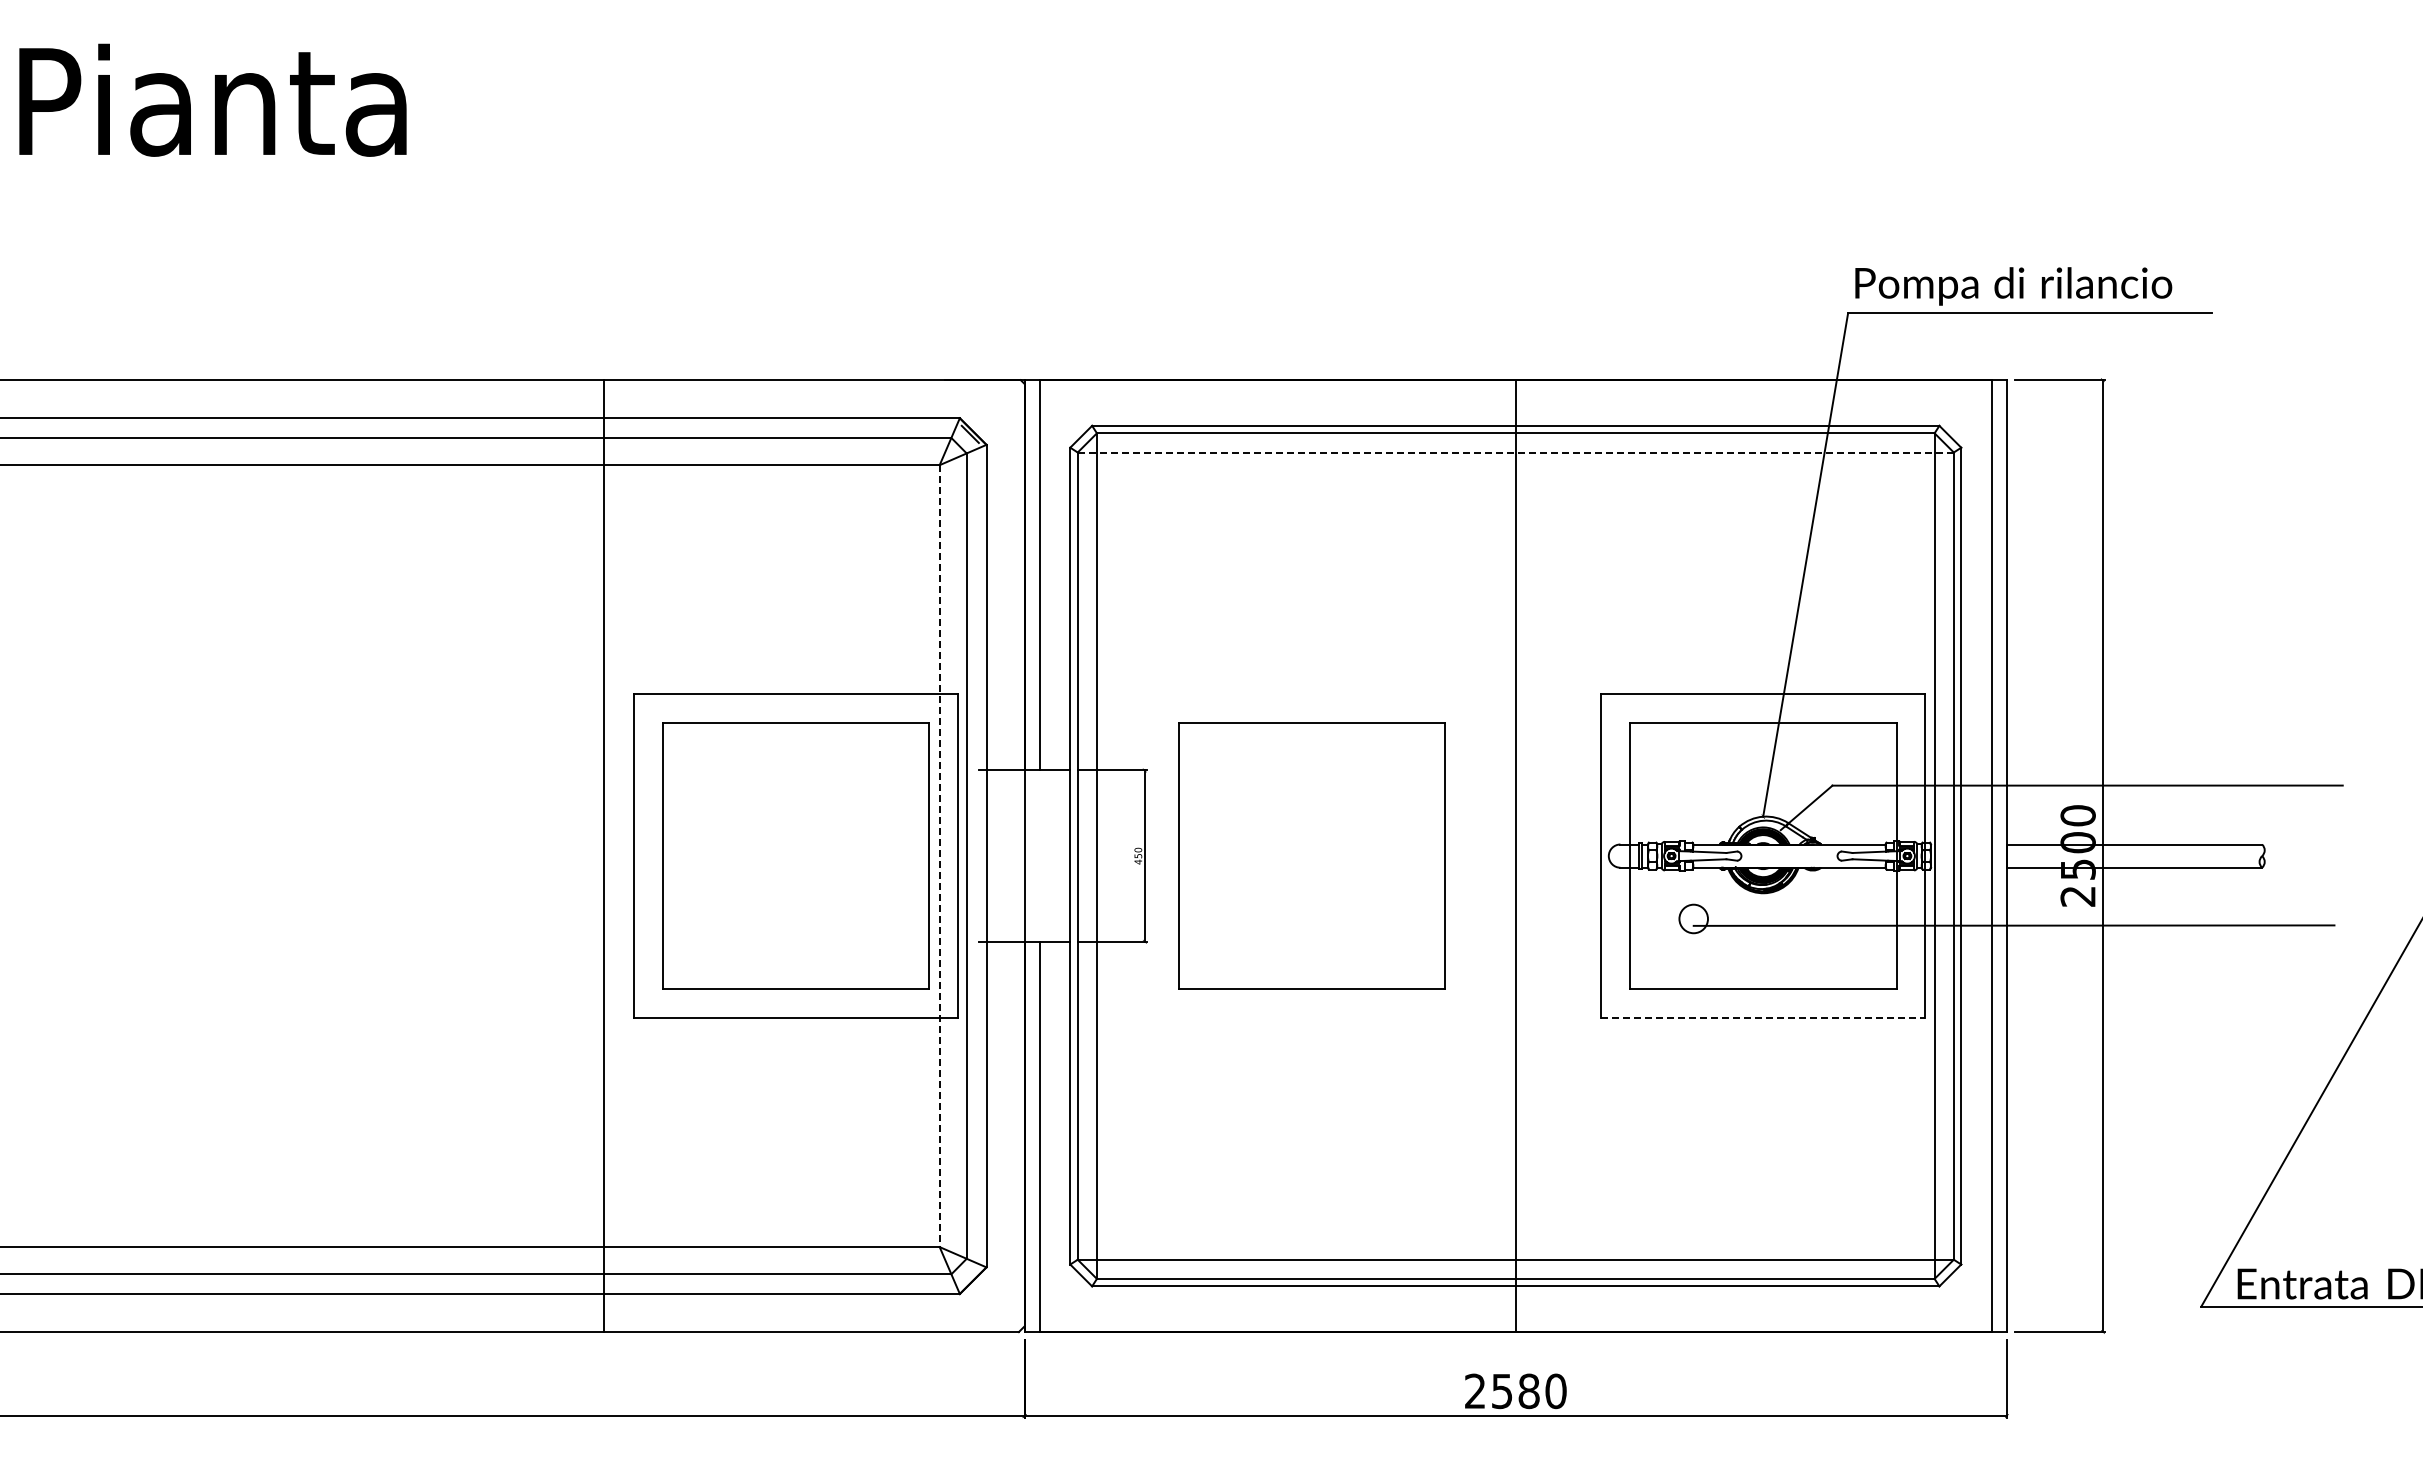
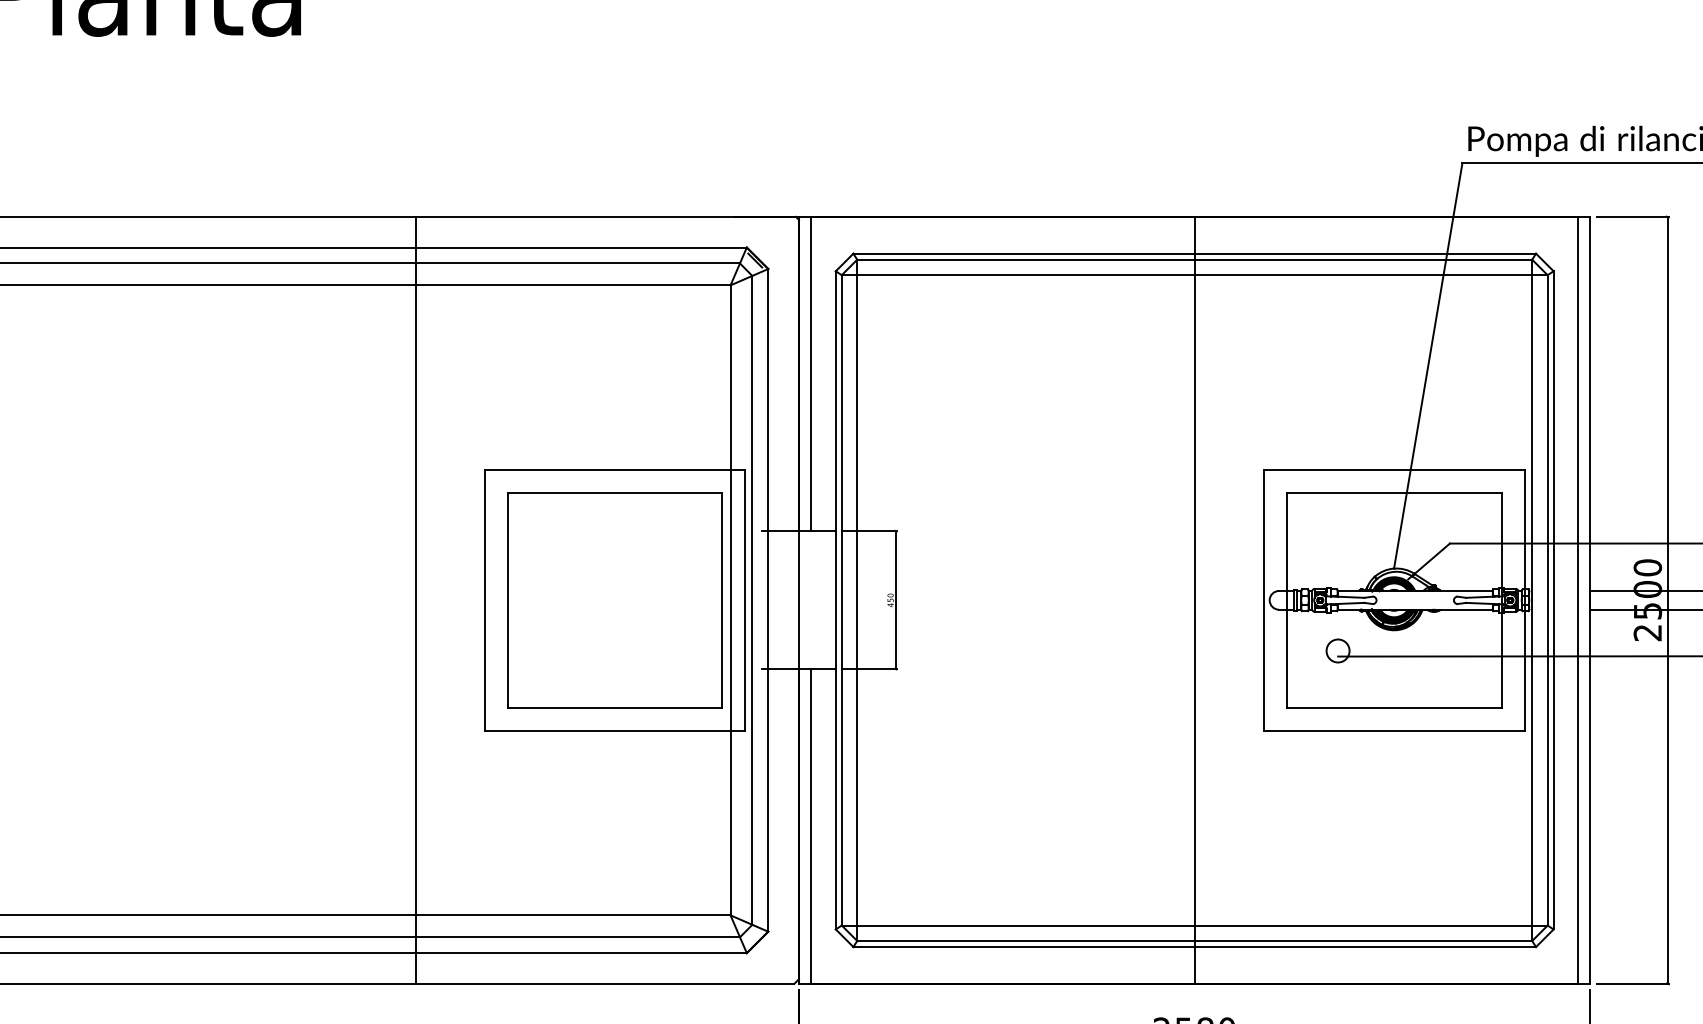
line: (1516, 452) -> (1195, 275), dashed -> solid
part: (1311, 855) -> (1030, 599), removed
line: (603, 856) -> (415, 600), moved
line: (939, 856) -> (730, 600), dashed -> solid
line: (1763, 1017) -> (1394, 730), dashed -> solid

